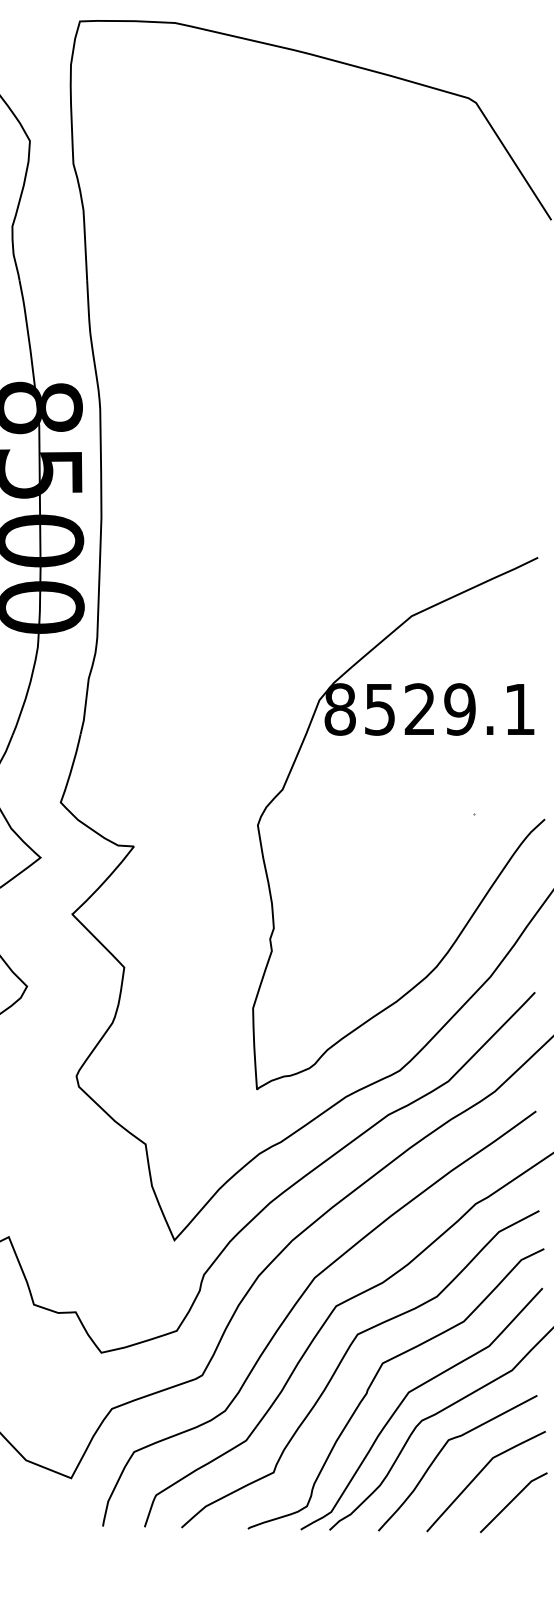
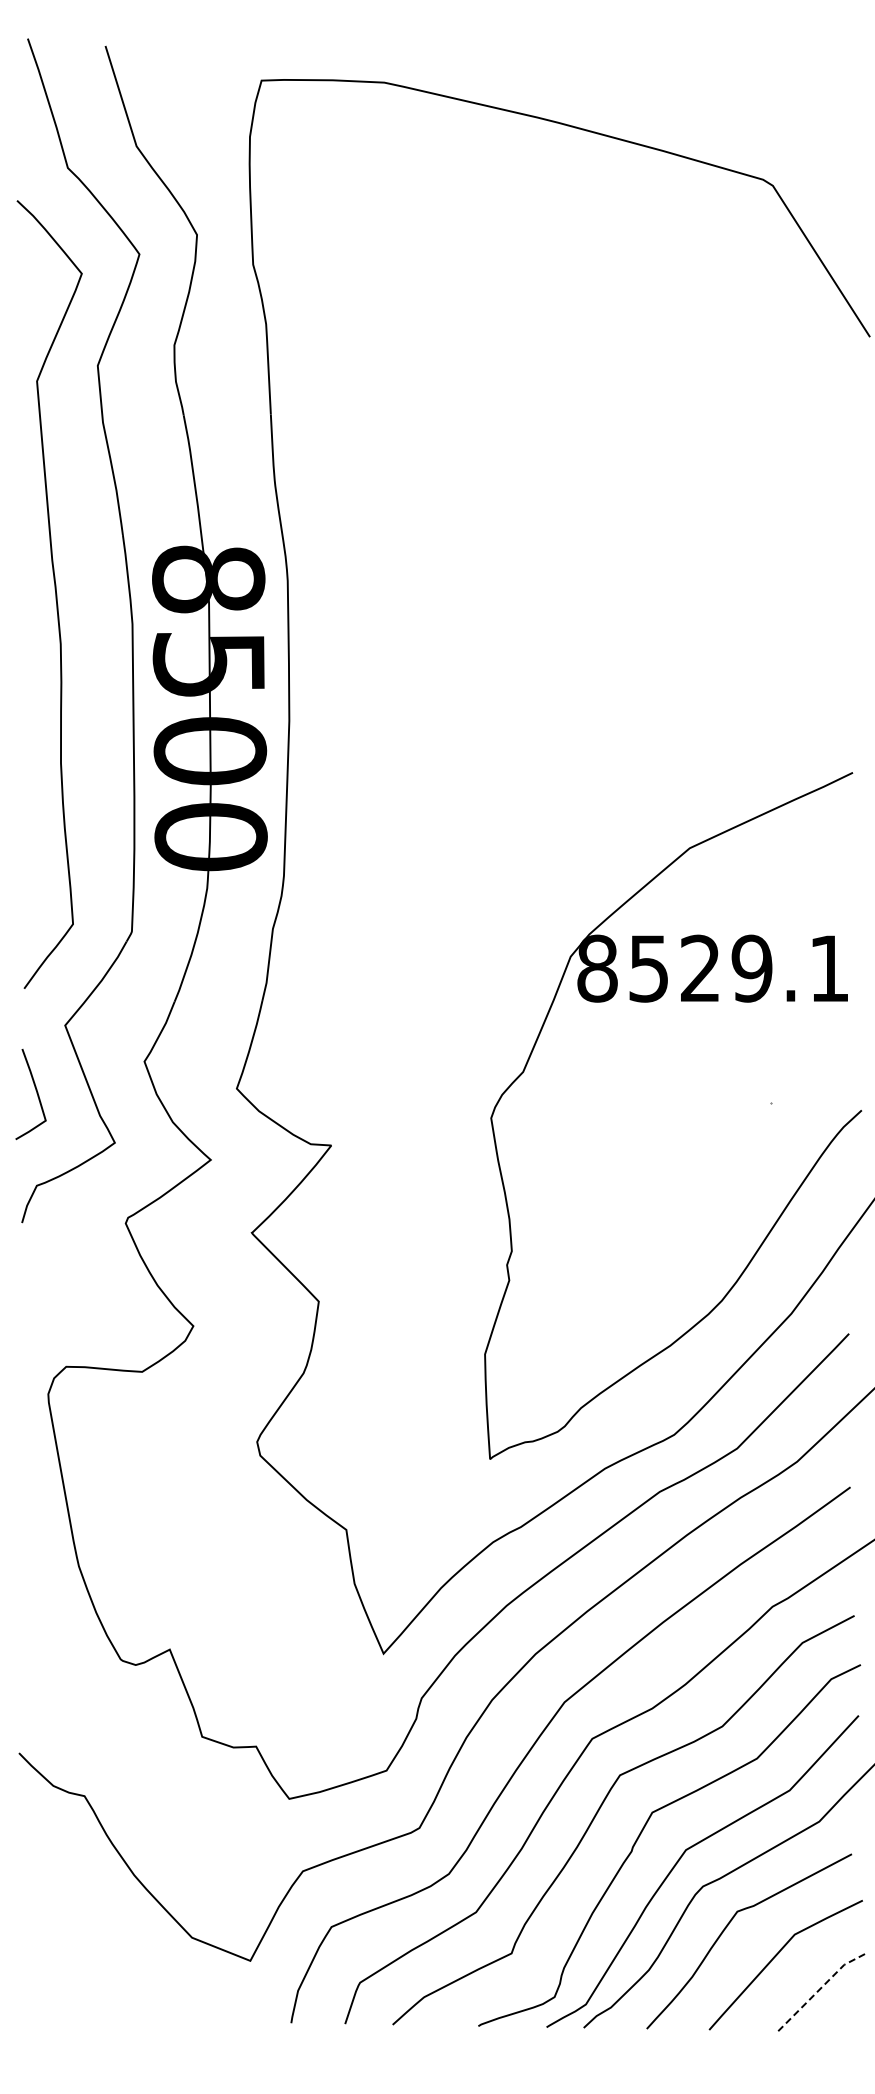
line: (512, 1500) -> (819, 1989), solid -> dashed

